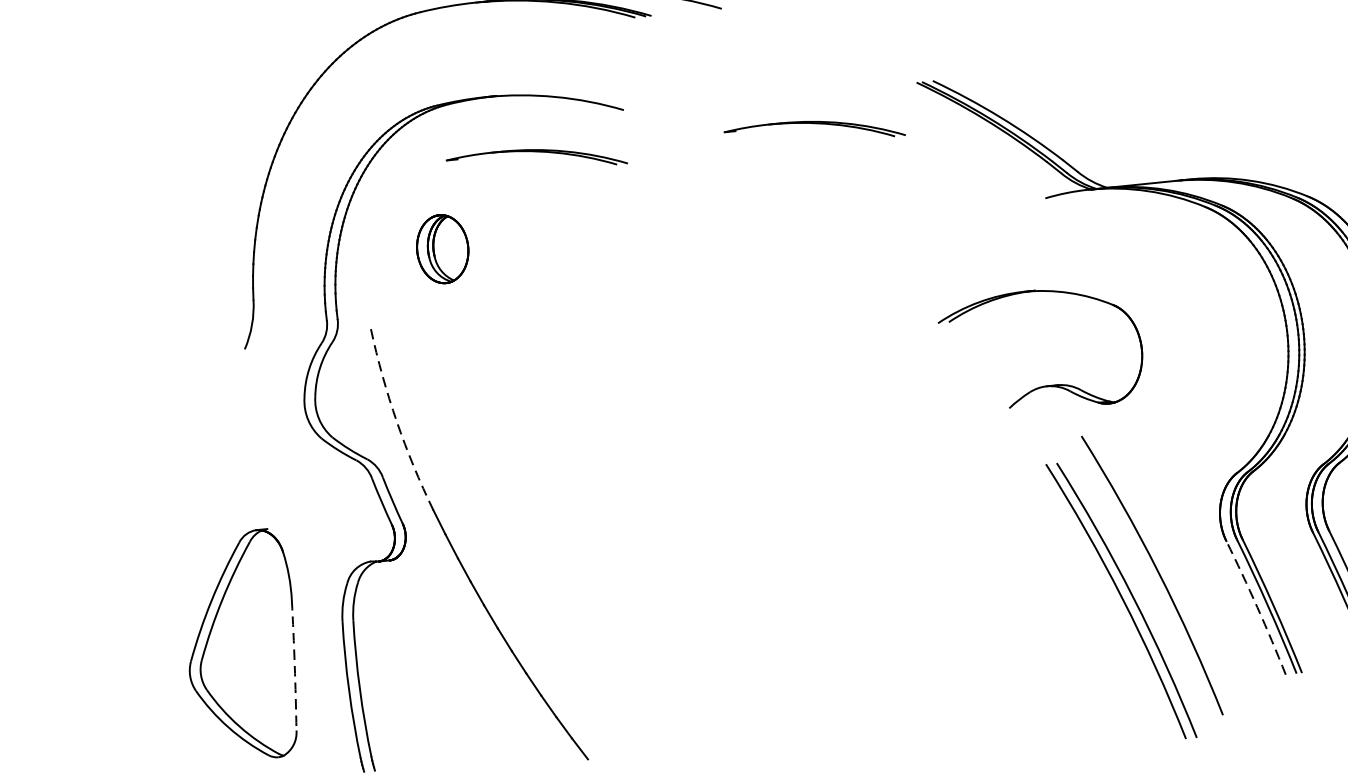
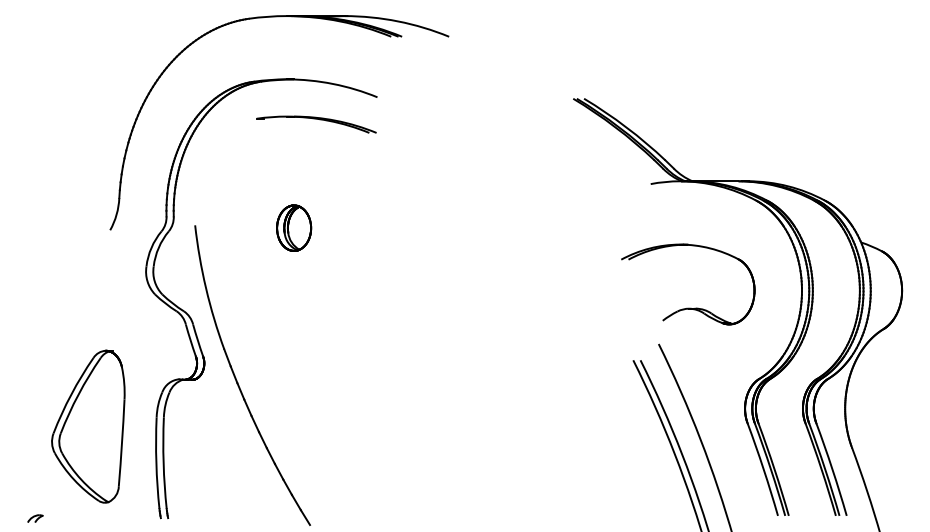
part: (814, 131) -> (502, 124), removed
part: (443, 248) -> (294, 227), moved
part: (1045, 384) -> (688, 307), moved
arc: (397, 421) -> (206, 288), dashed -> solid
arc: (1257, 607) -> (763, 469), dashed -> solid
arc: (295, 664) -> (122, 442), dashed -> solid

